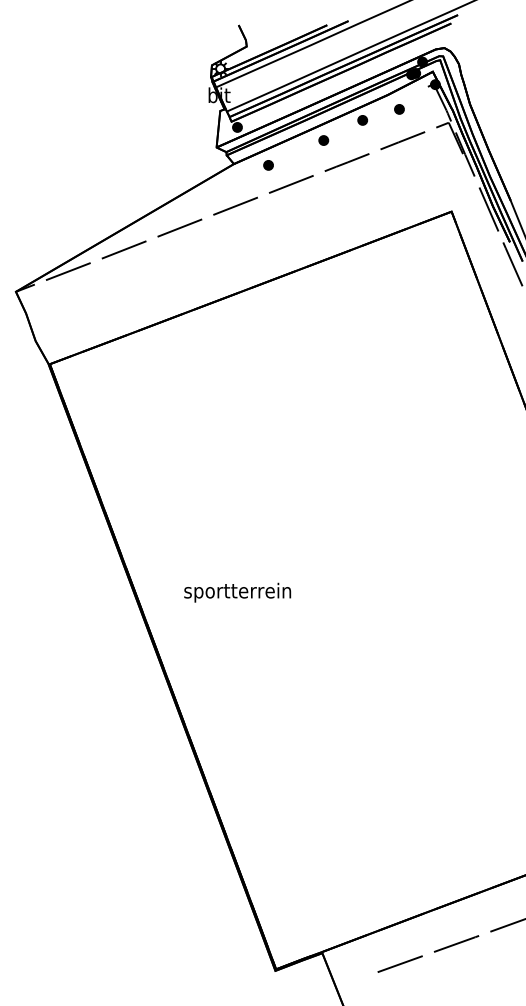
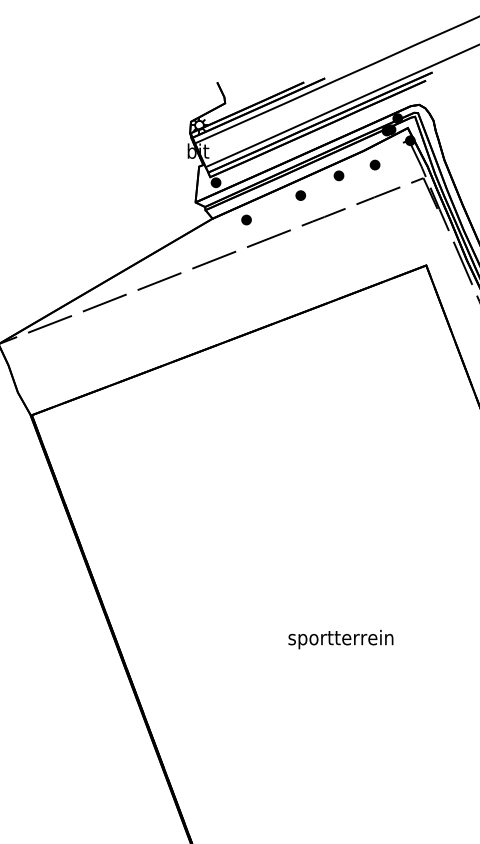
text: (237, 592) -> (340, 639), moved

